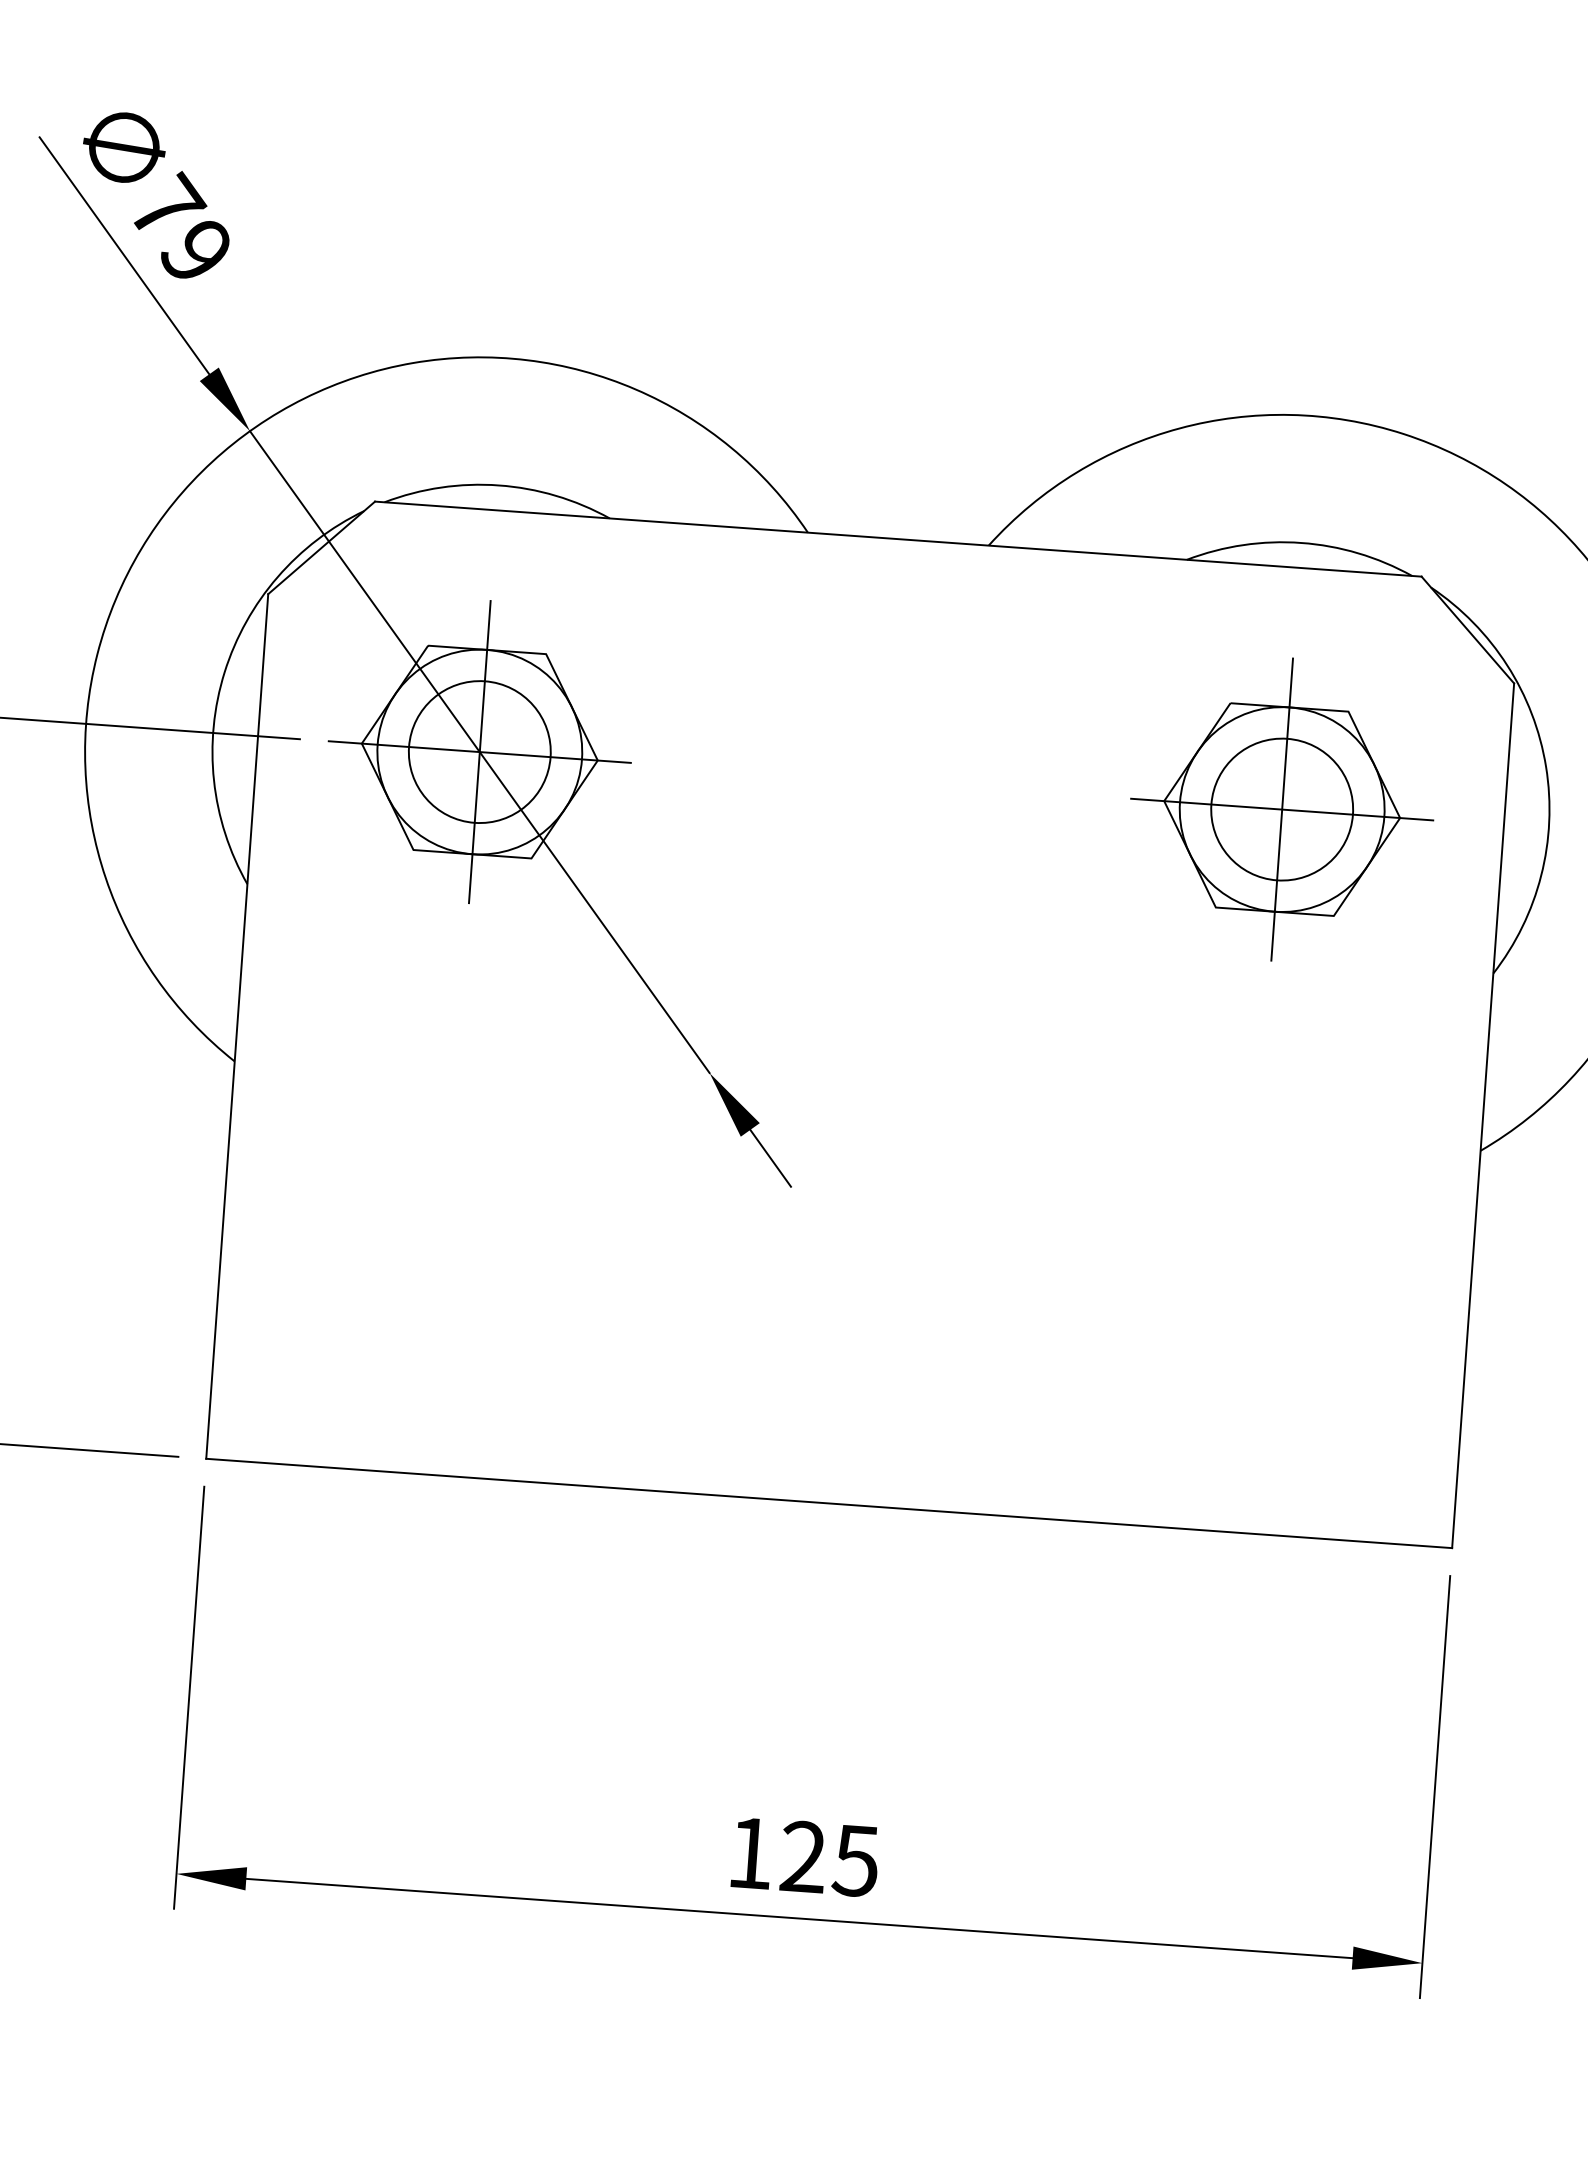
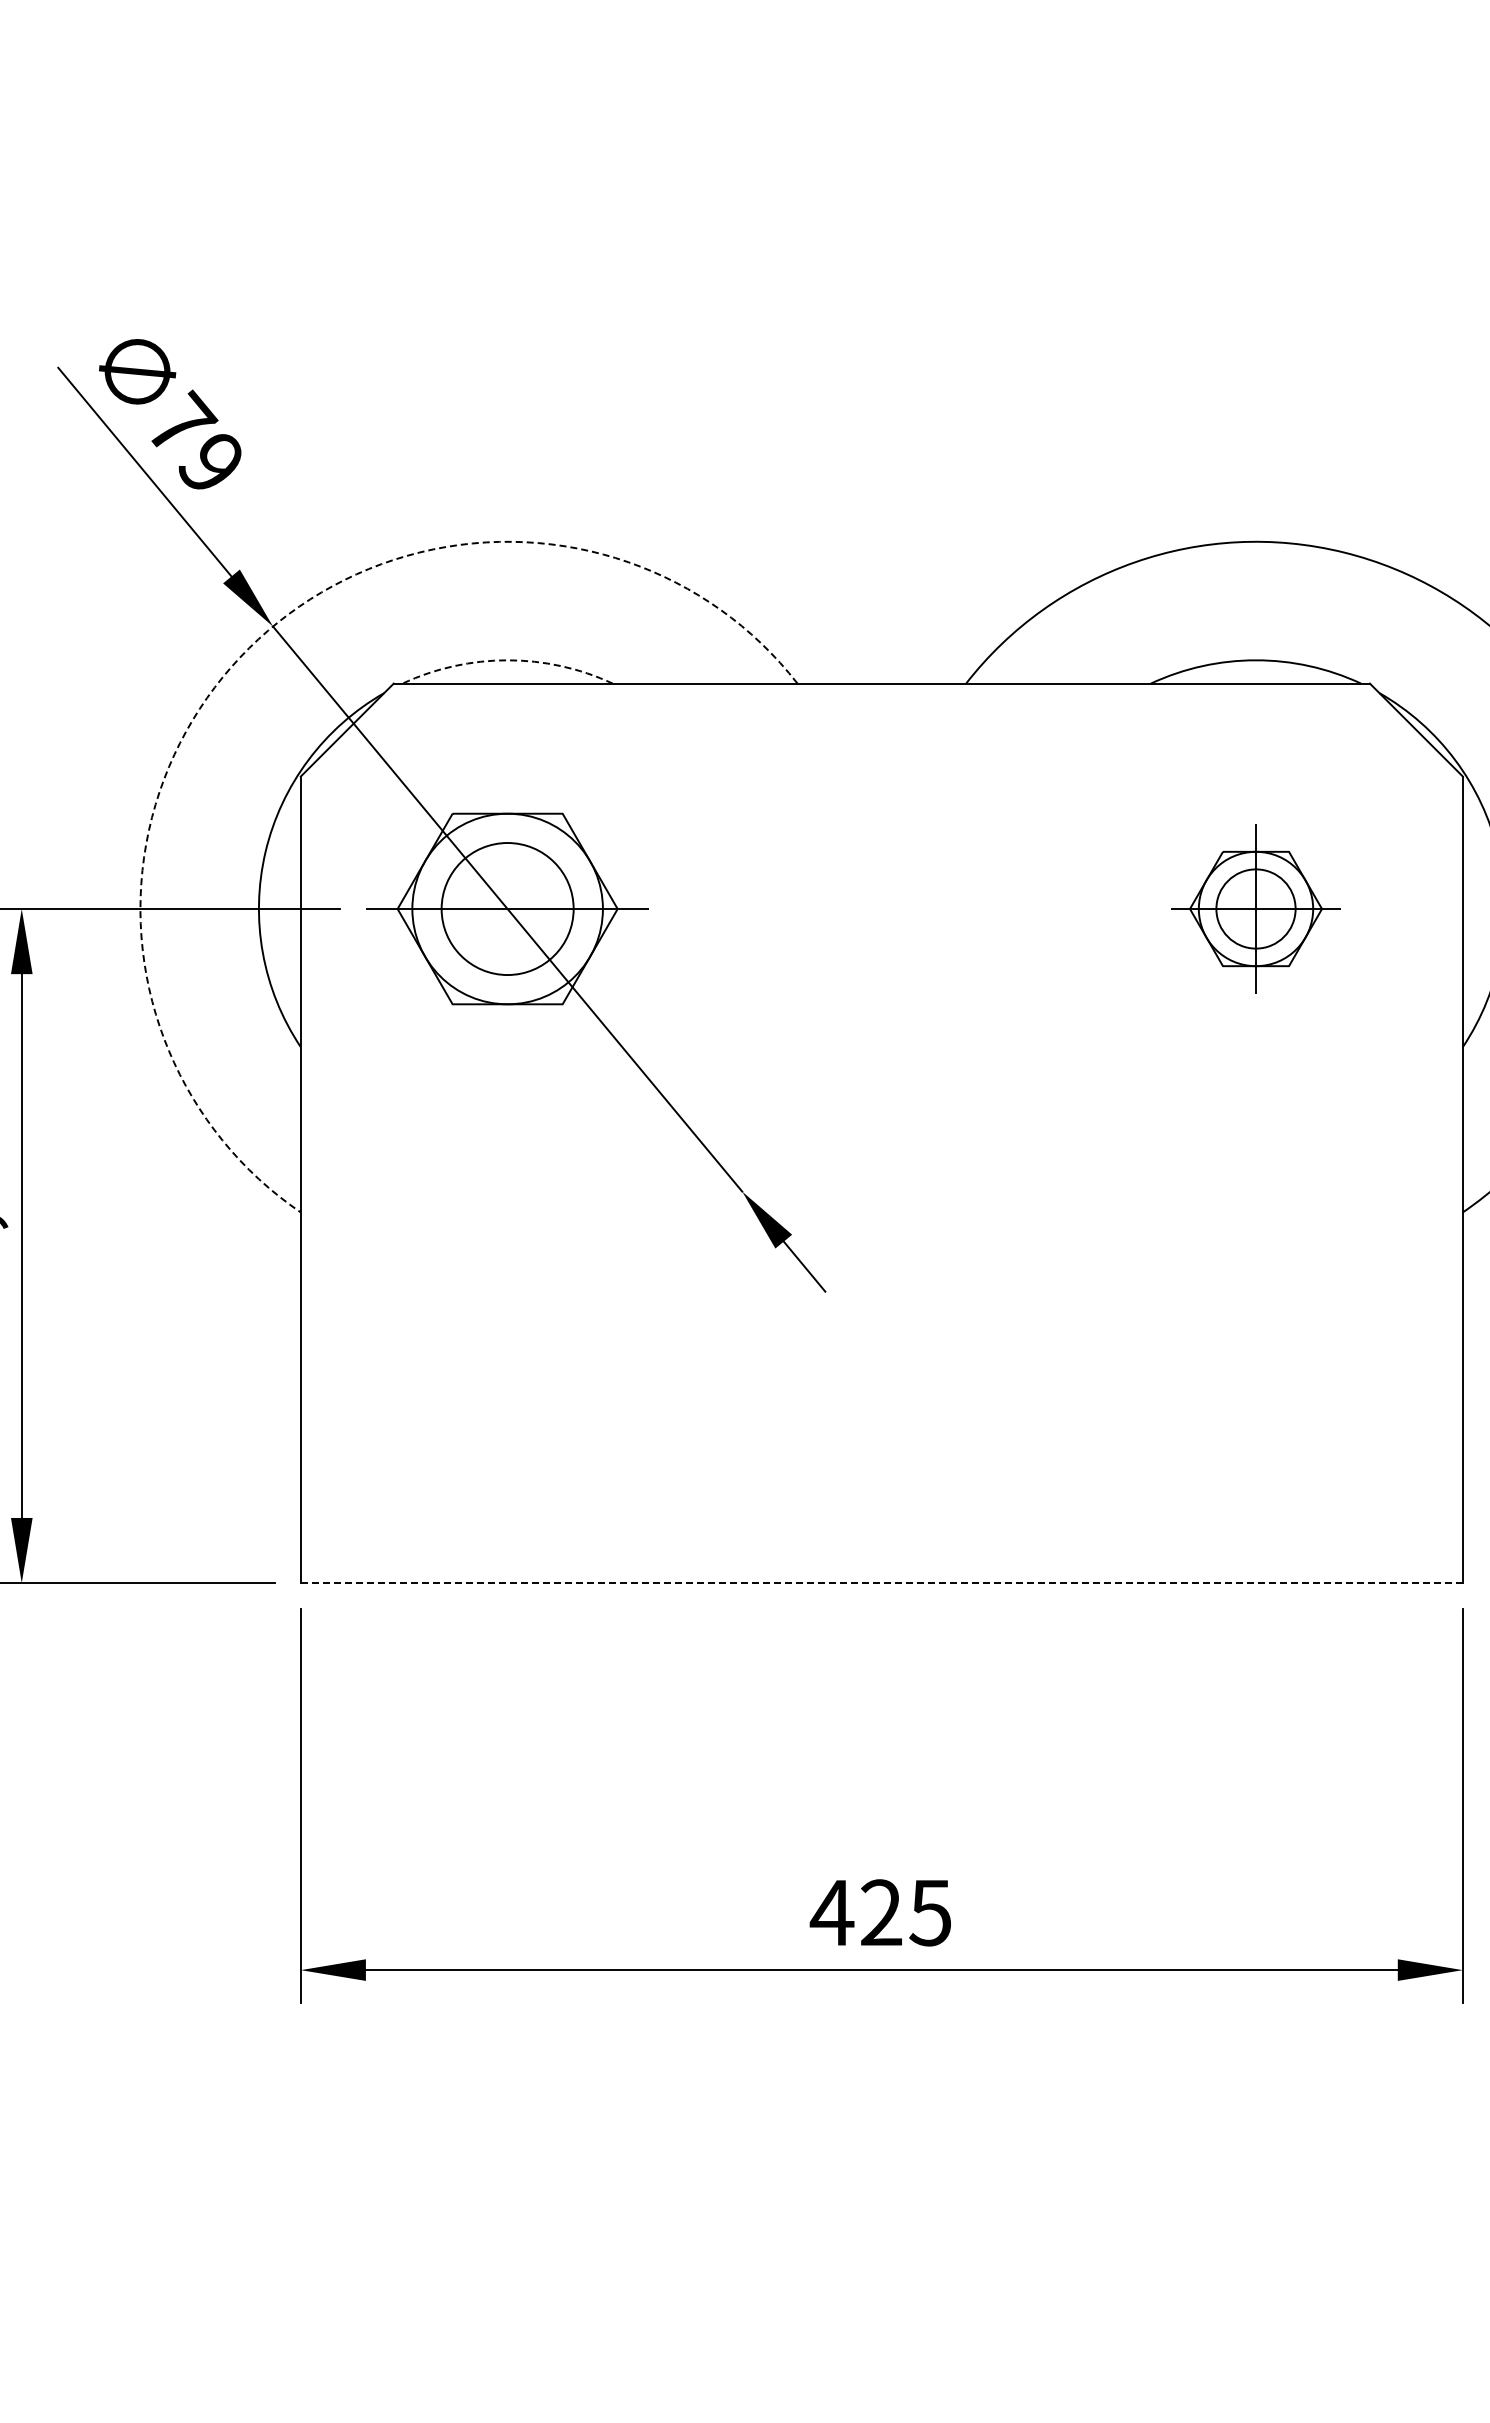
arc: (211, 461) -> (239, 657), solid -> dashed
arc: (498, 485) -> (507, 660), solid -> dashed
line: (479, 751) -> (507, 908), removed
part: (1281, 808) -> (1255, 908), size x0.6
line: (829, 1504) -> (882, 1583), solid -> dashed
text: (749, 1852) -> (831, 1912), 125 -> 425

